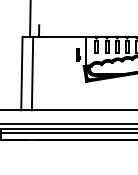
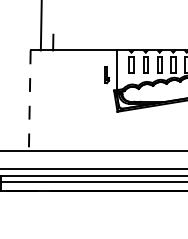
line: (32, 73) -> (44, 100), removed
line: (21, 74) -> (29, 101), solid -> dashed

